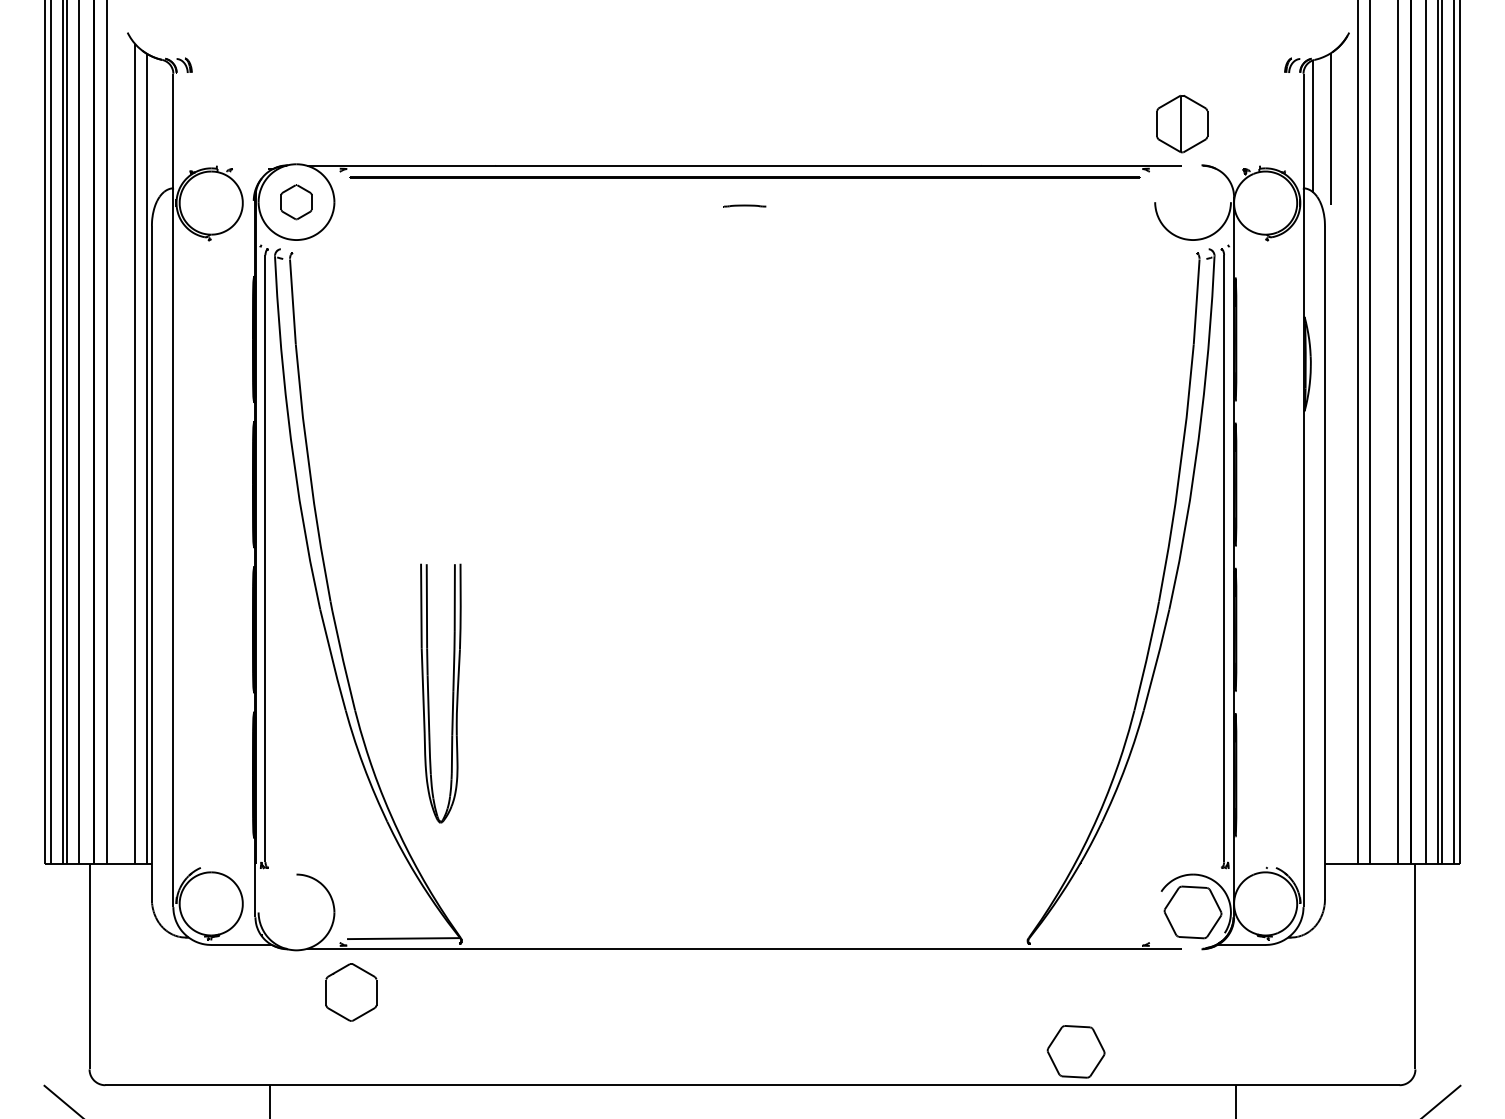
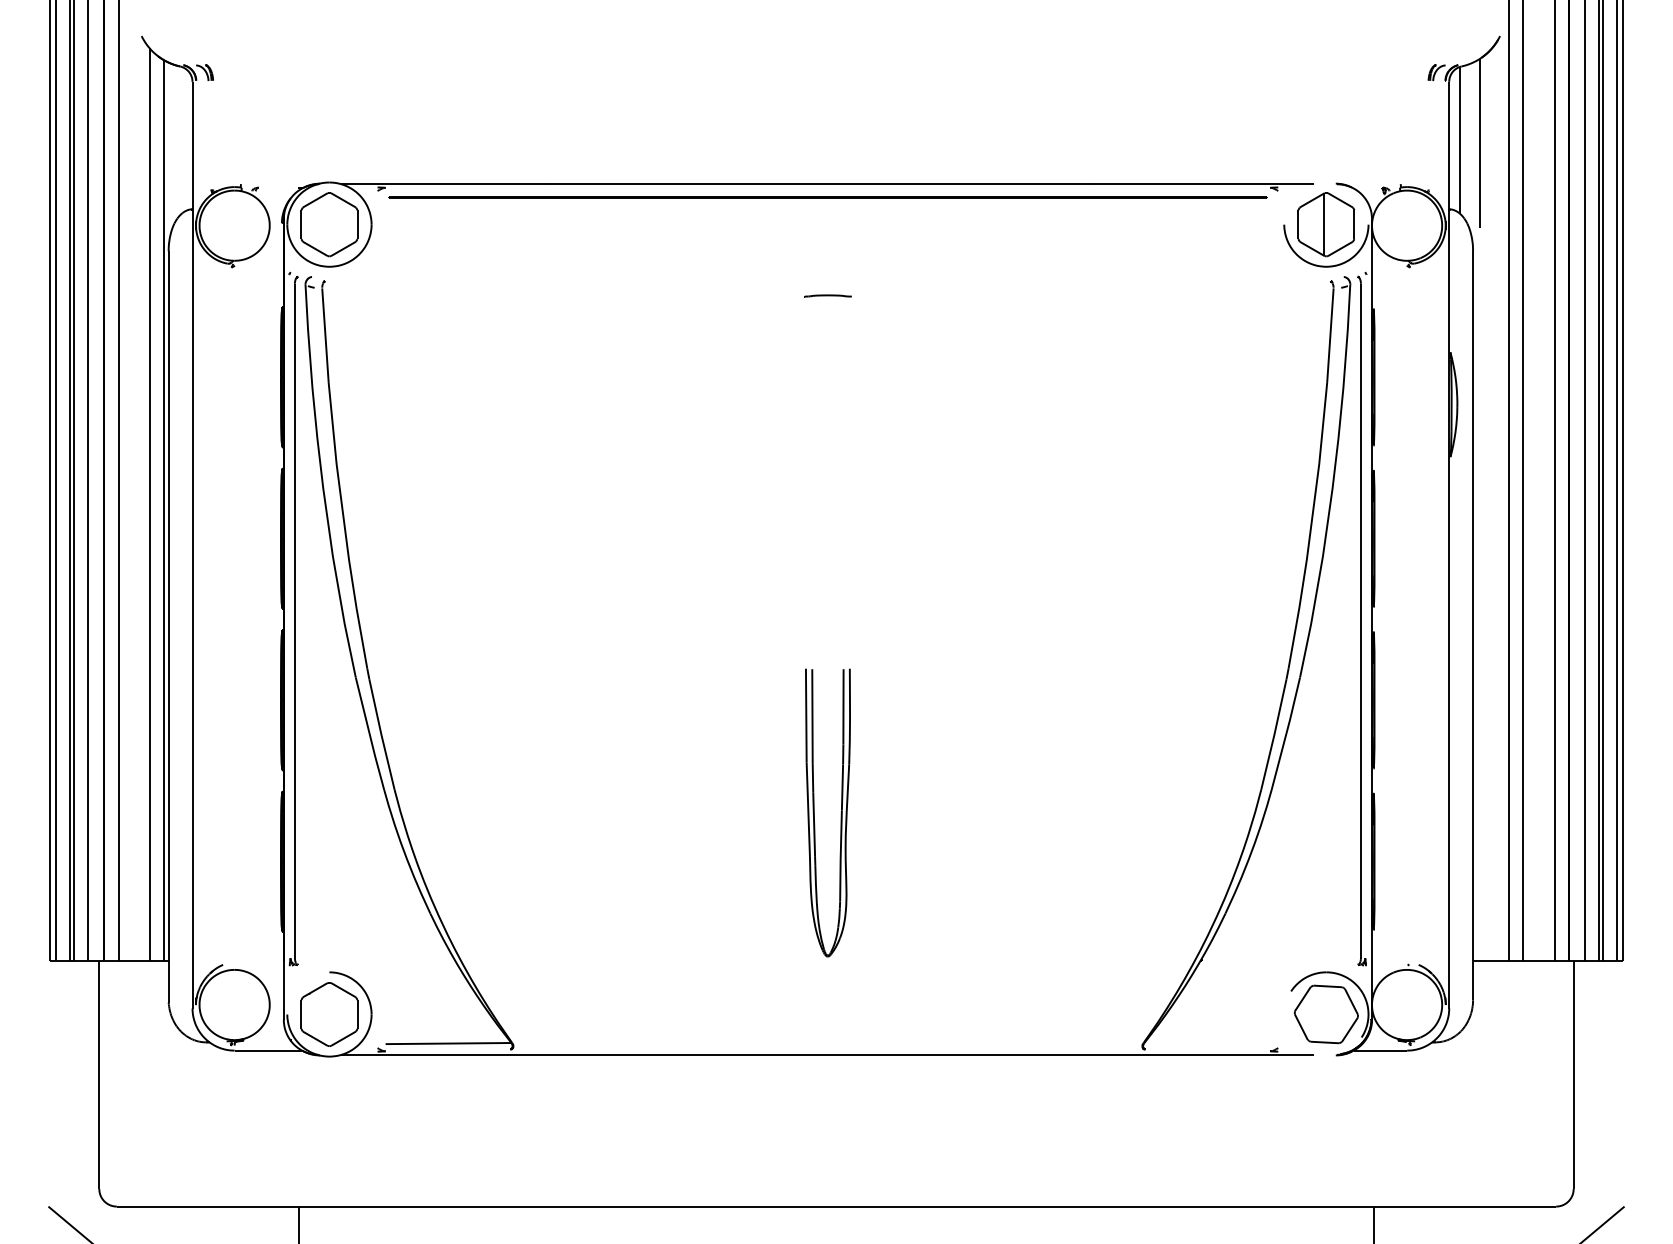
part: (1182, 123) -> (1326, 224), moved
part: (296, 202) -> (329, 224), size x1.67
line: (744, 205) -> (827, 295), moved
part: (428, 693) -> (814, 812), moved
part: (351, 992) -> (329, 1014), moved
part: (1075, 1051) -> (1195, 1169), removed

